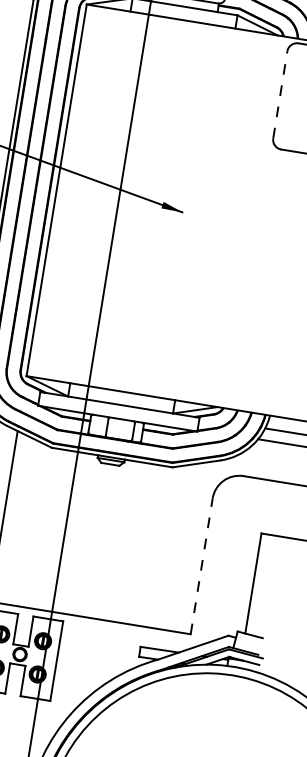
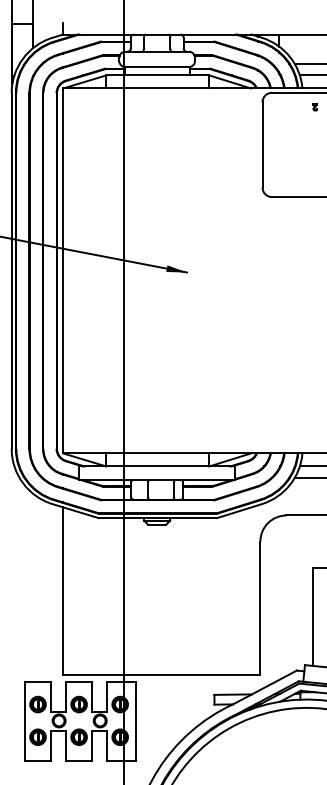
line: (280, 94) -> (262, 144), dashed -> solid
line: (201, 566) -> (260, 608), dashed -> solid

